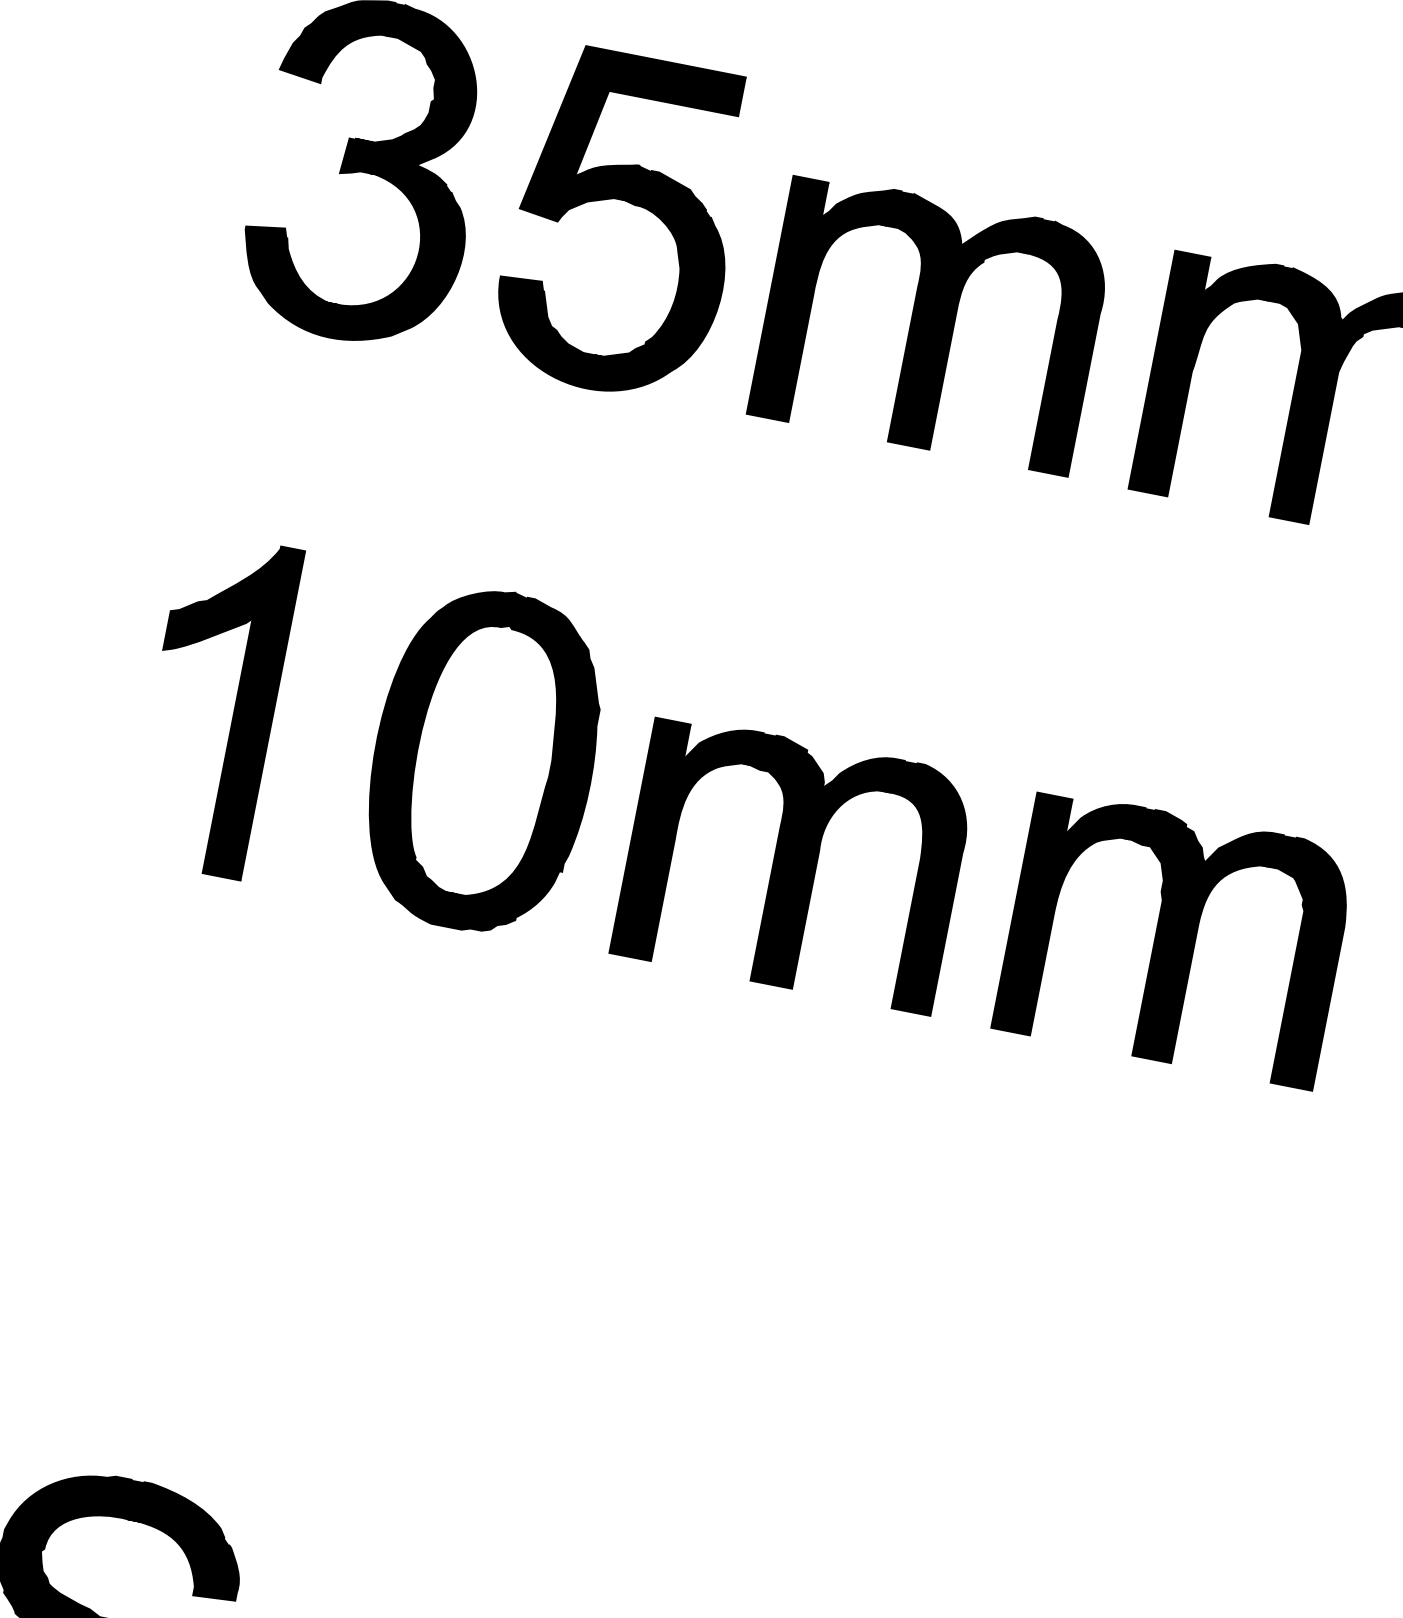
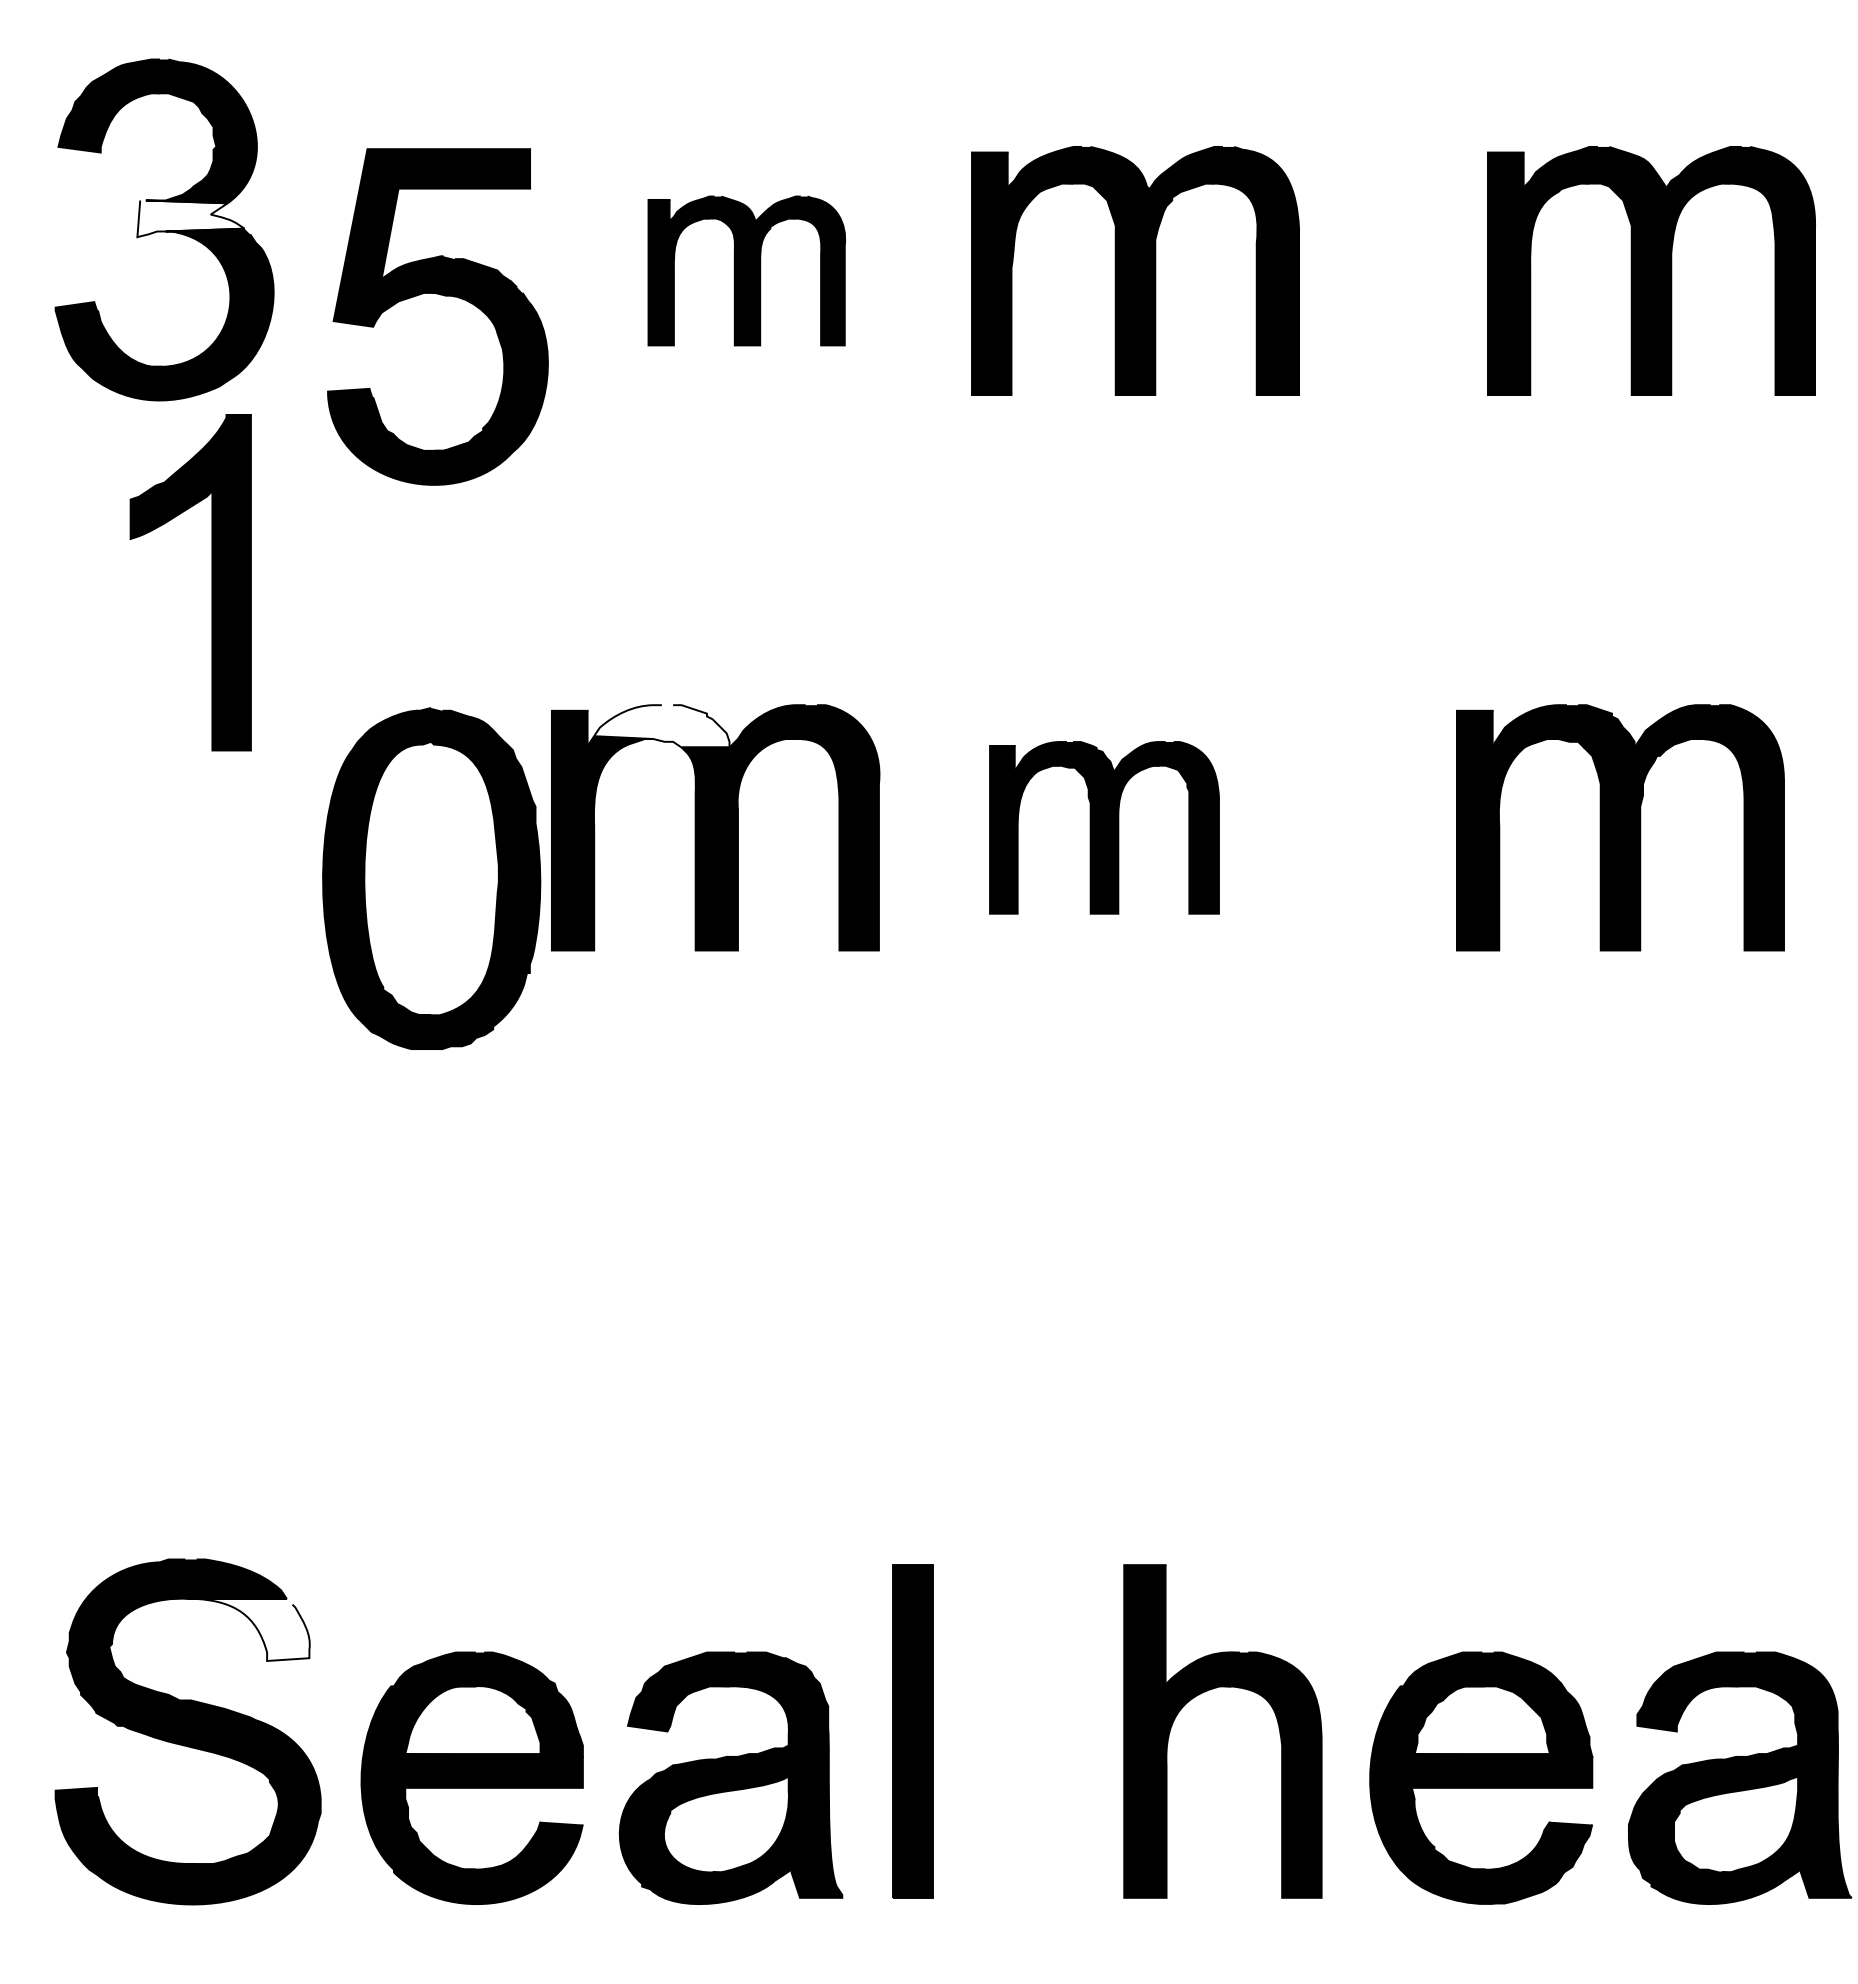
fill: (395, 165) -> (190, 218), removed
part: (633, 205) -> (444, 296), moved
part: (931, 323) -> (746, 270), size x0.6
part: (234, 708) -> (211, 582), moved
fill: (760, 754) -> (661, 726), removed
part: (483, 760) -> (431, 878), moved
part: (1175, 938) -> (1104, 827), size x0.7
fill: (181, 1560) -> (248, 1629), removed

